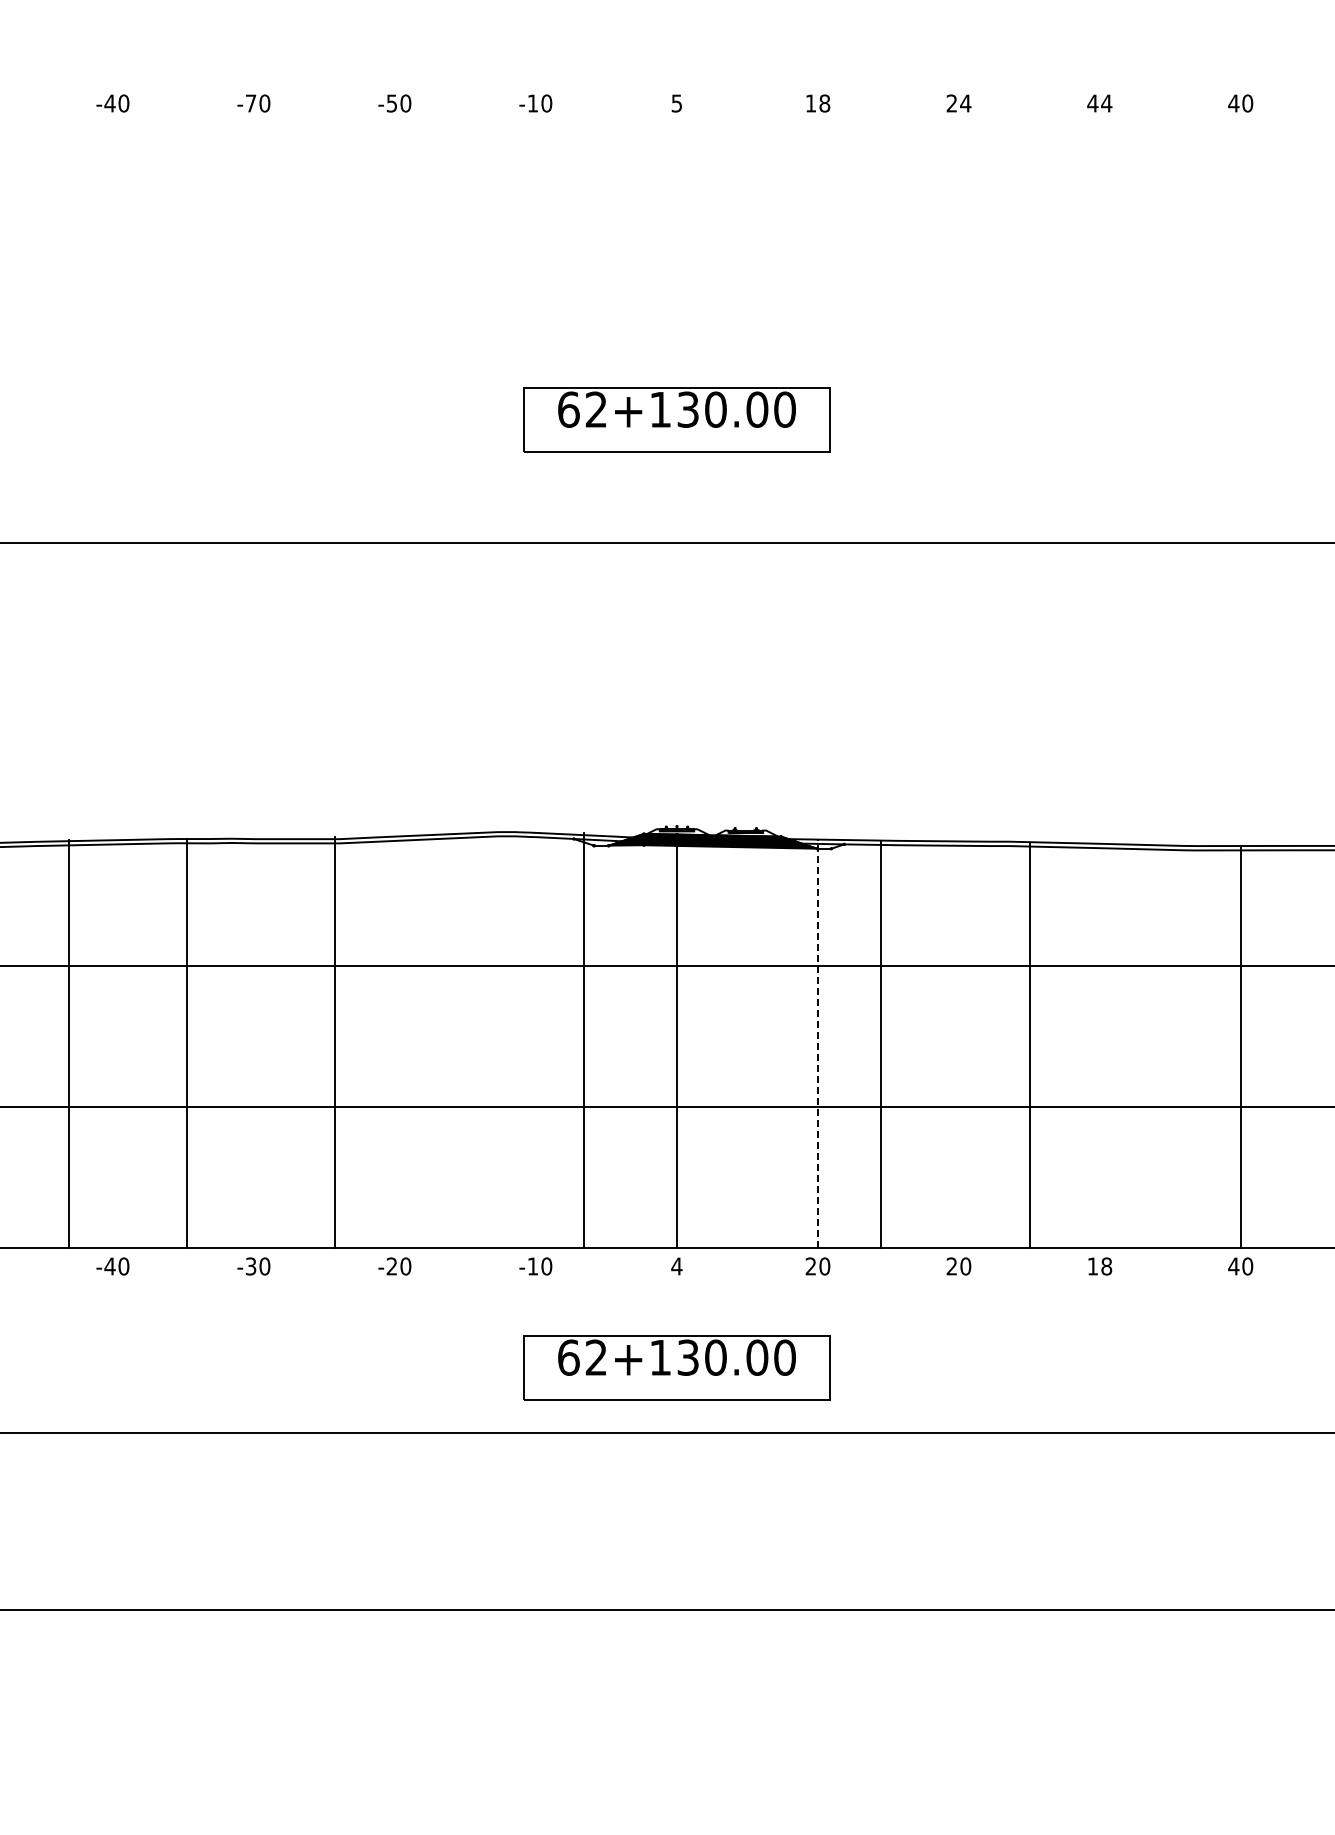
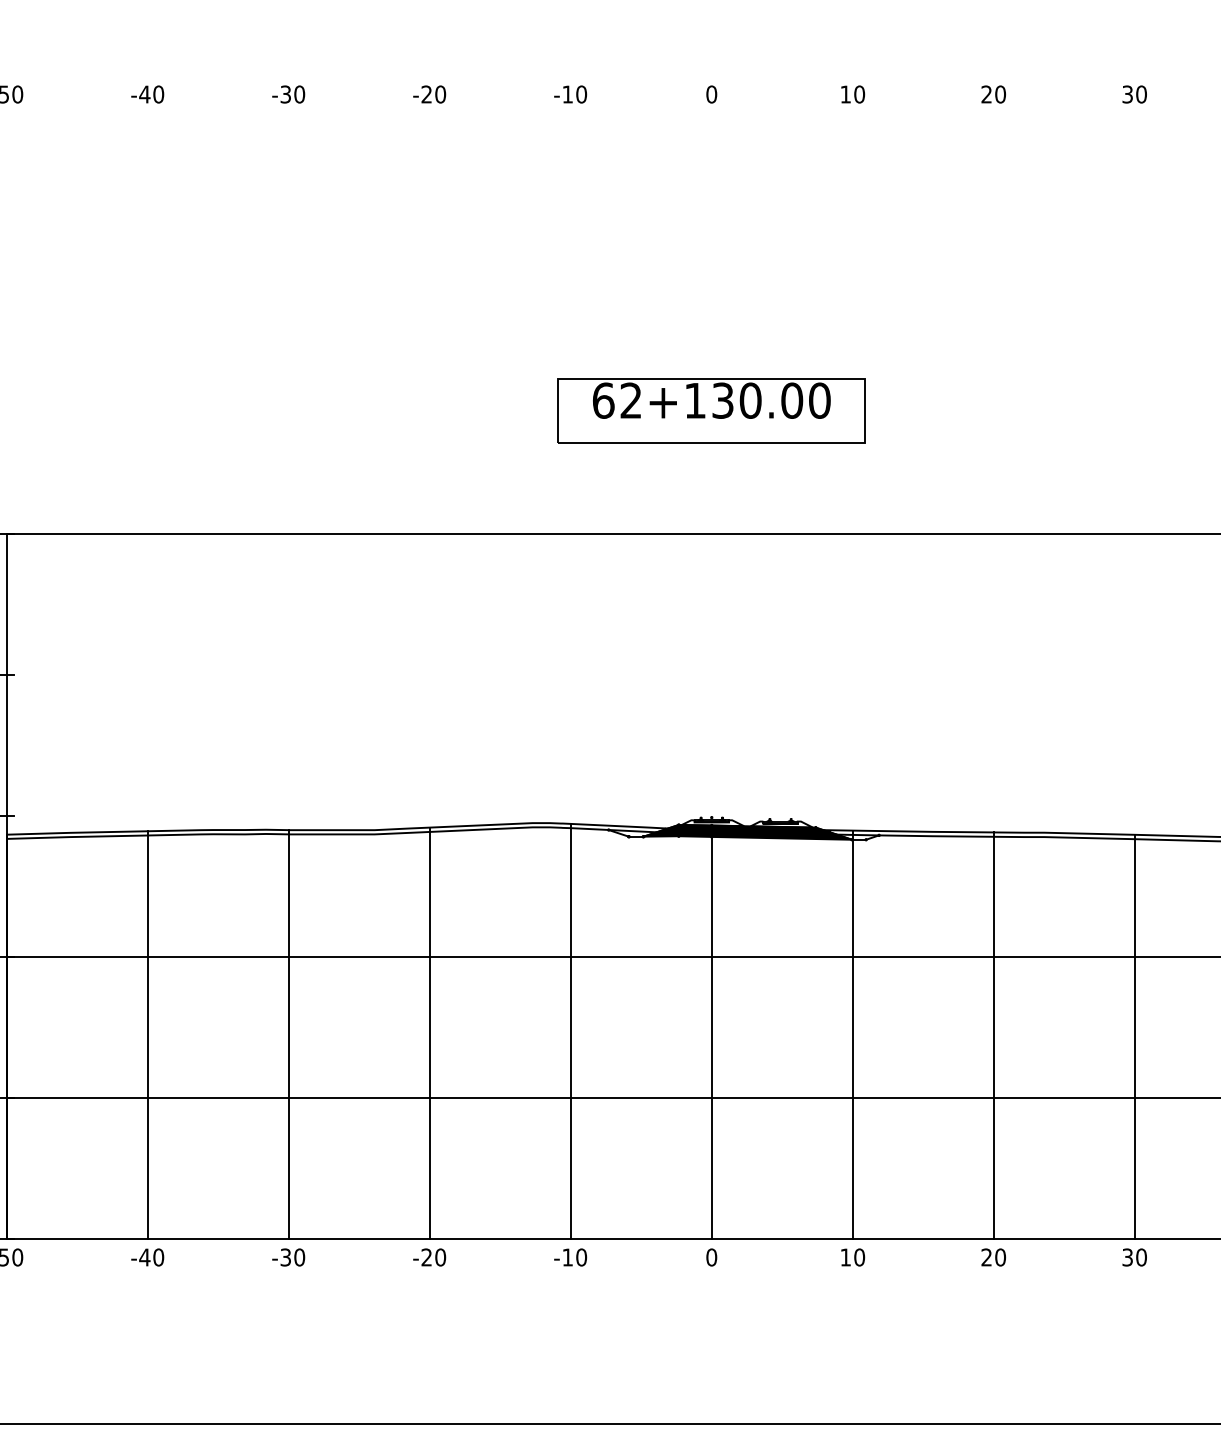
text: (250, 103) -> (285, 94), -70 -> -30
text: (391, 103) -> (426, 94), -50 -> -20
text: (676, 103) -> (711, 94), 5 -> 0
text: (824, 103) -> (859, 94), 18 -> 10
text: (965, 103) -> (1000, 94), 24 -> 20
text: (1099, 103) -> (1134, 94), 44 -> 30
line: (584, 1039) -> (571, 1030), moved
line: (335, 1041) -> (430, 1032), moved
line: (69, 1043) -> (148, 1034), moved
line: (187, 1043) -> (289, 1034), moved
line: (817, 1043) -> (852, 1034), dashed -> solid
line: (880, 1044) -> (993, 1035), moved
line: (1029, 1045) -> (1134, 1036), moved
text: (676, 1266) -> (711, 1257), 4 -> 0
text: (810, 1266) -> (845, 1257), 20 -> 10
text: (1099, 1266) -> (1134, 1257), 18 -> 30
part: (676, 1367) -> (711, 1358), removed

